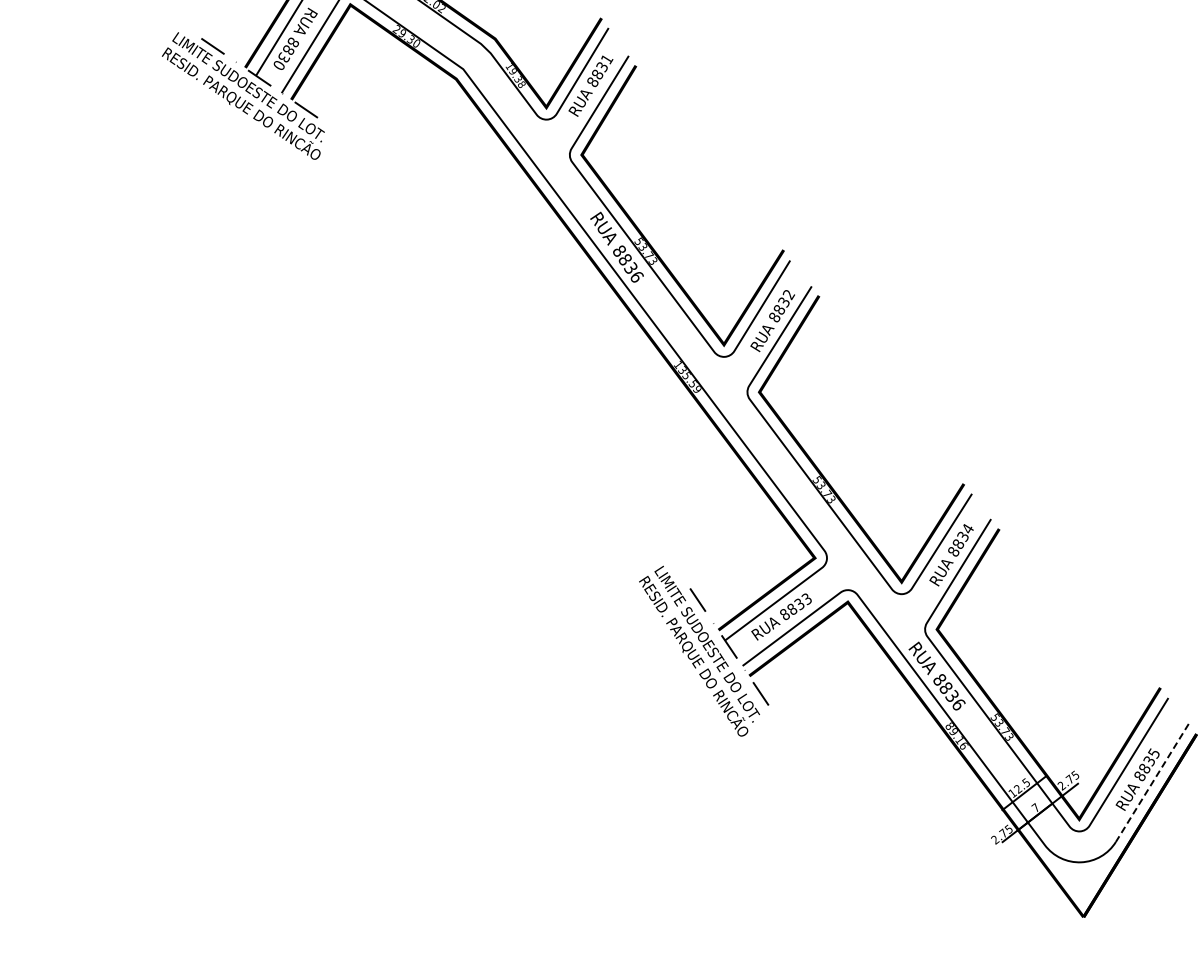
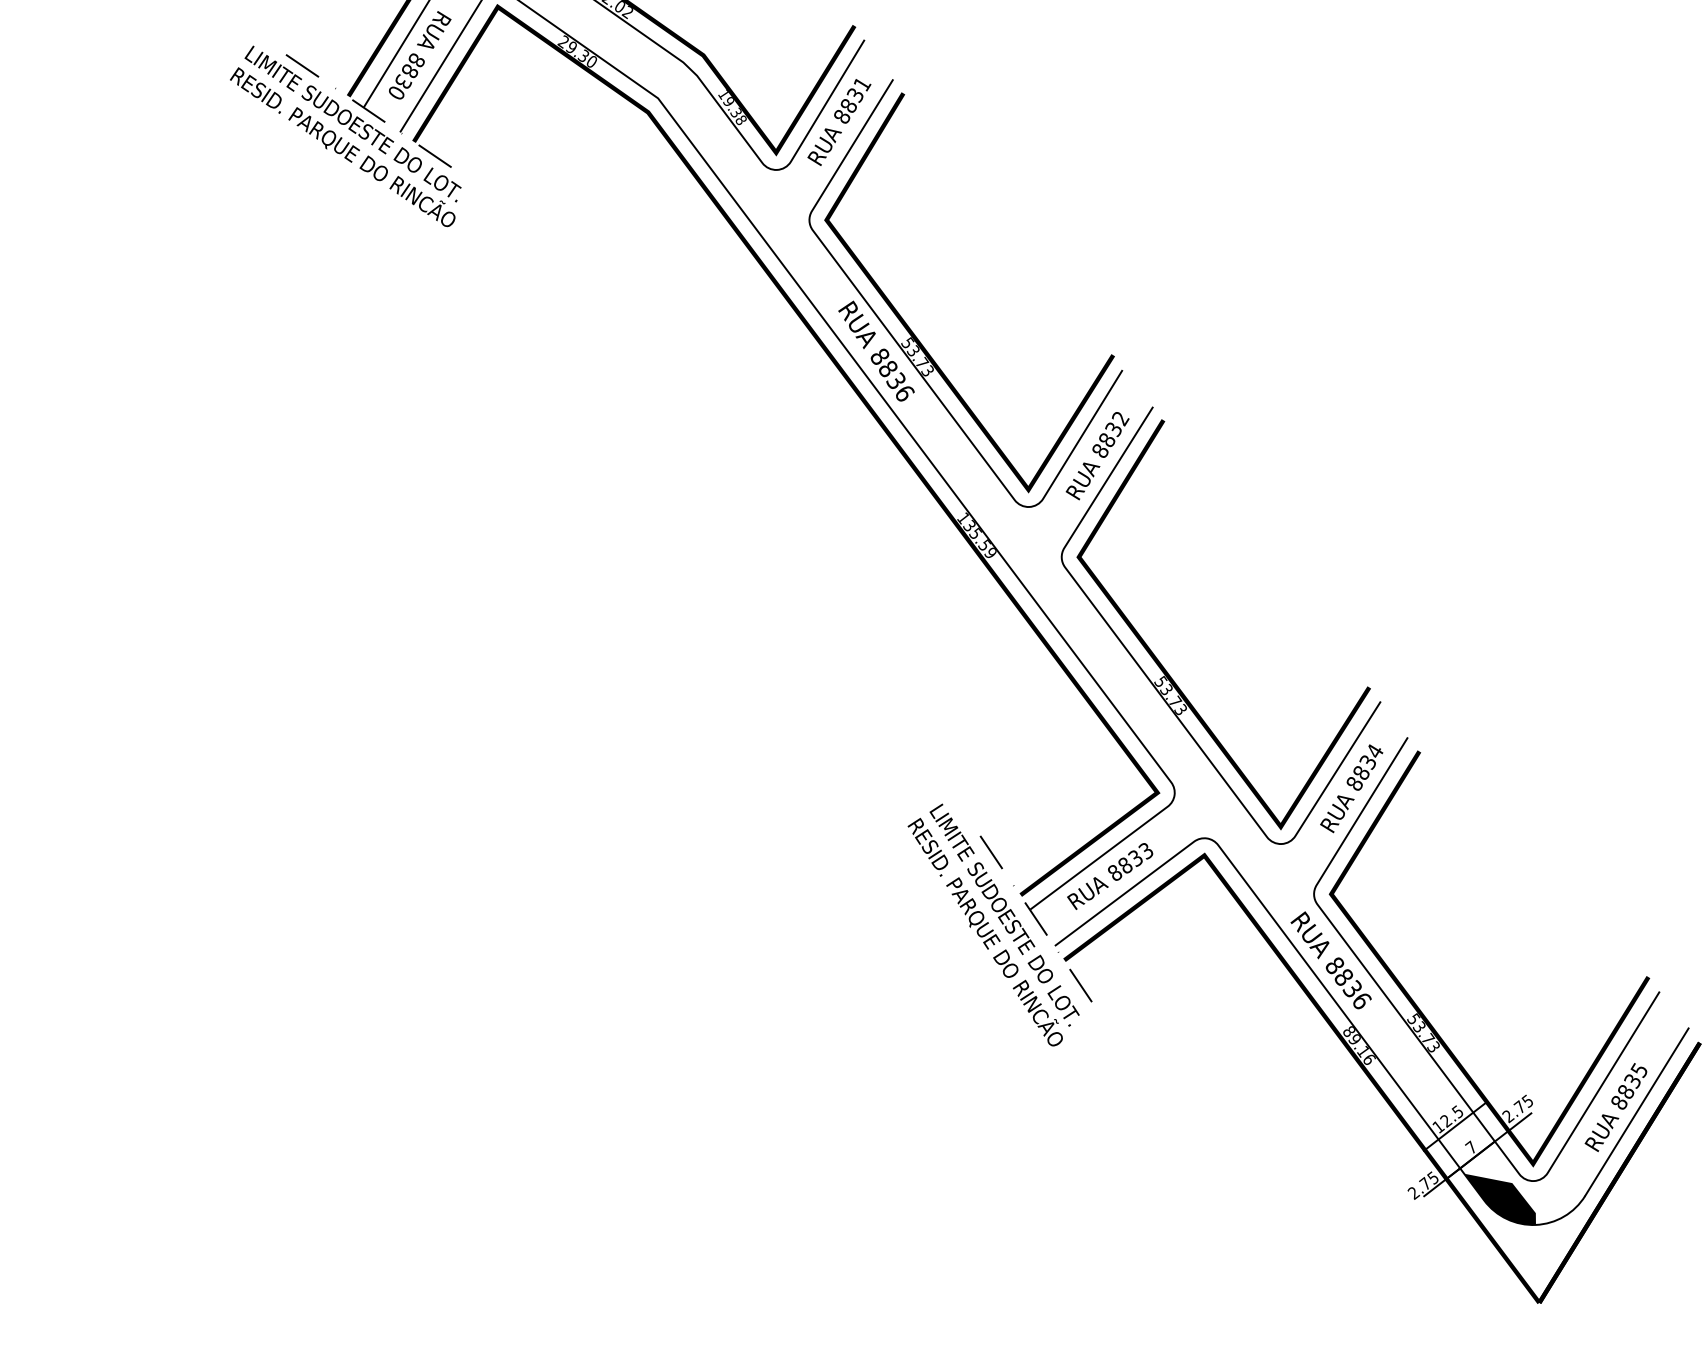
line: (1152, 783) -> (1637, 1112), dashed -> solid
fill: (1055, 844) -> (1499, 1199), added

